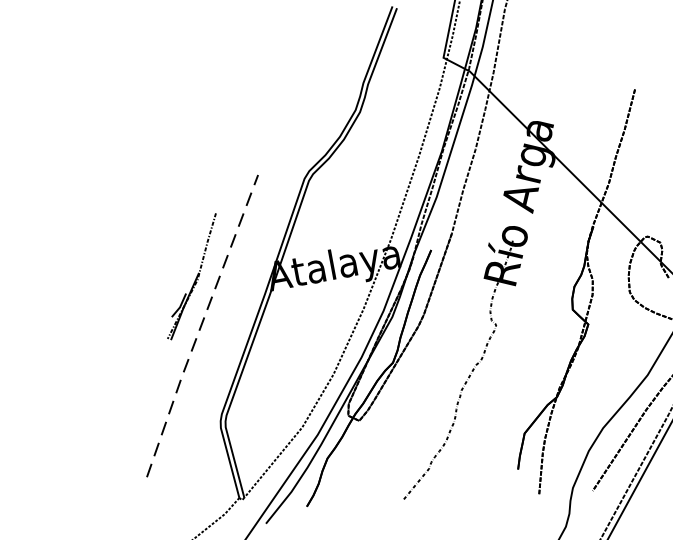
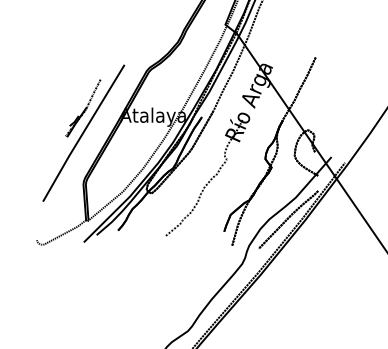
line: (199, 327) -> (82, 133), dashed -> solid

